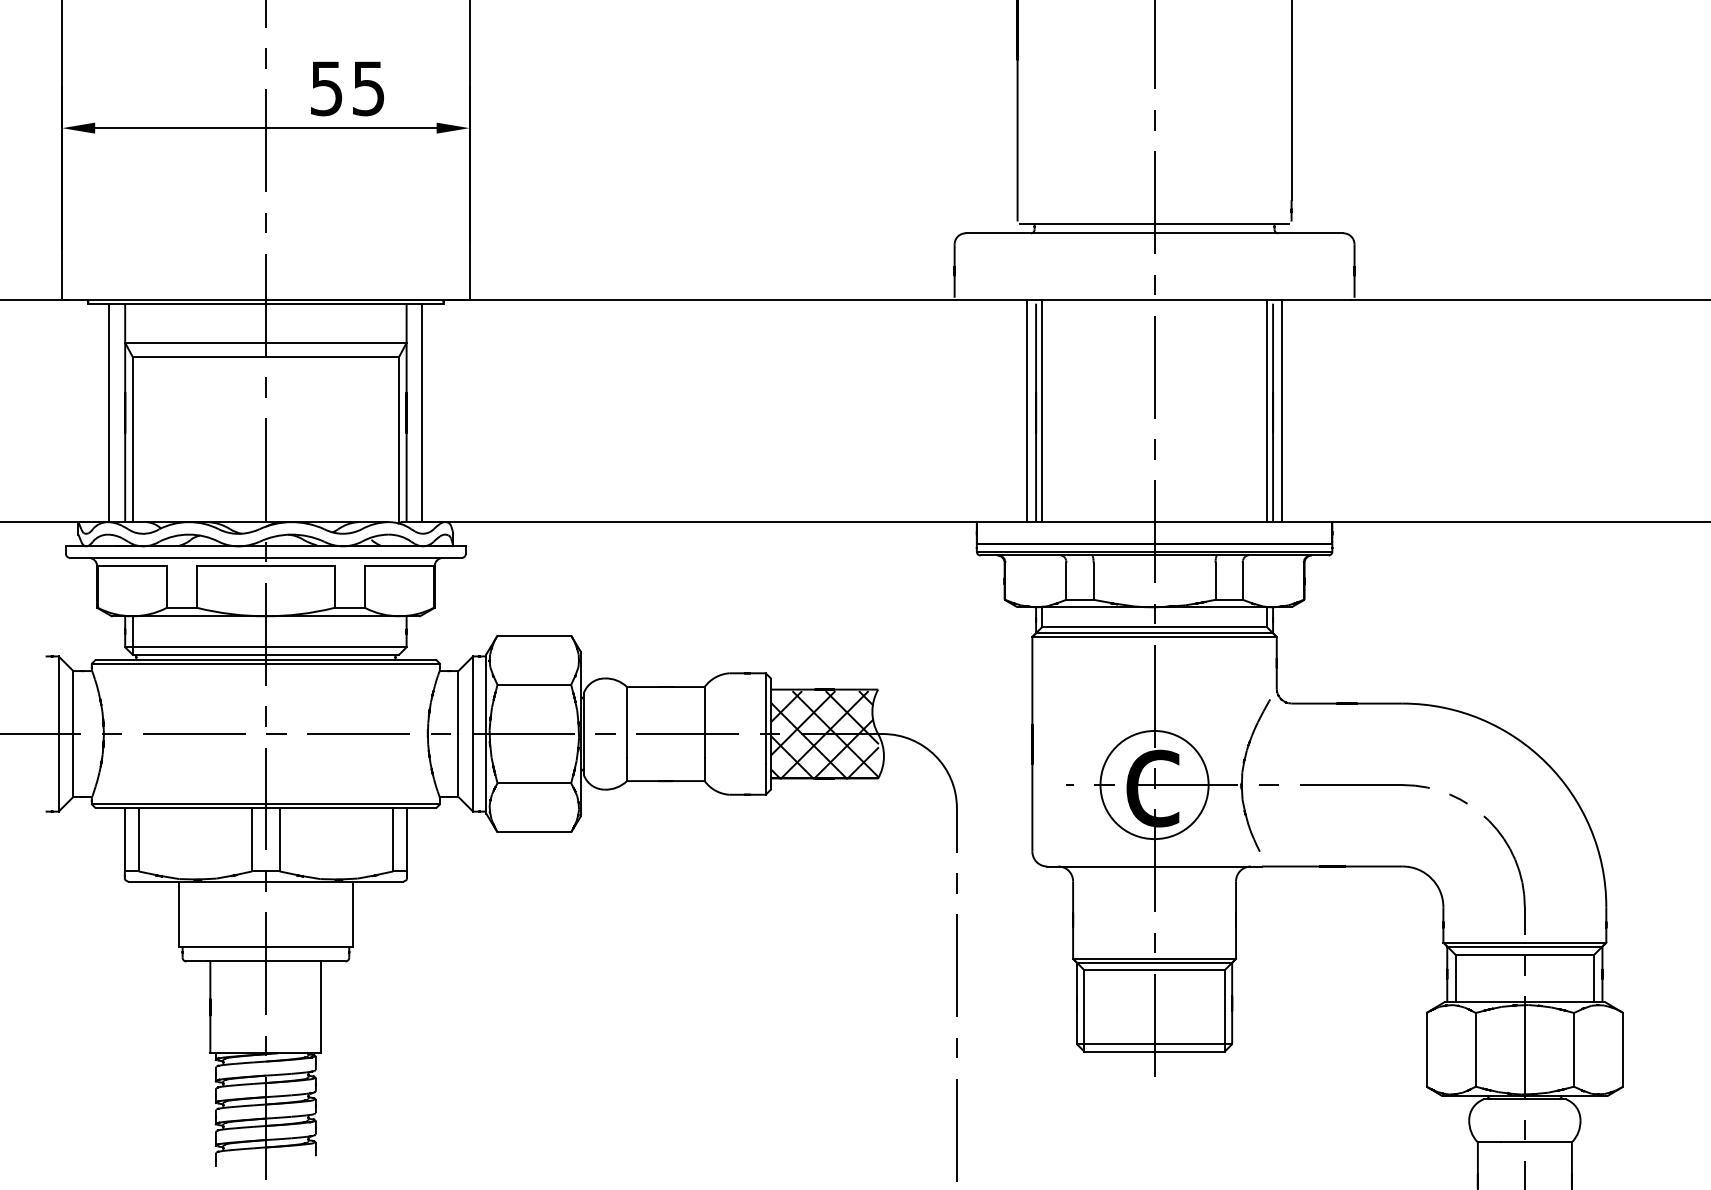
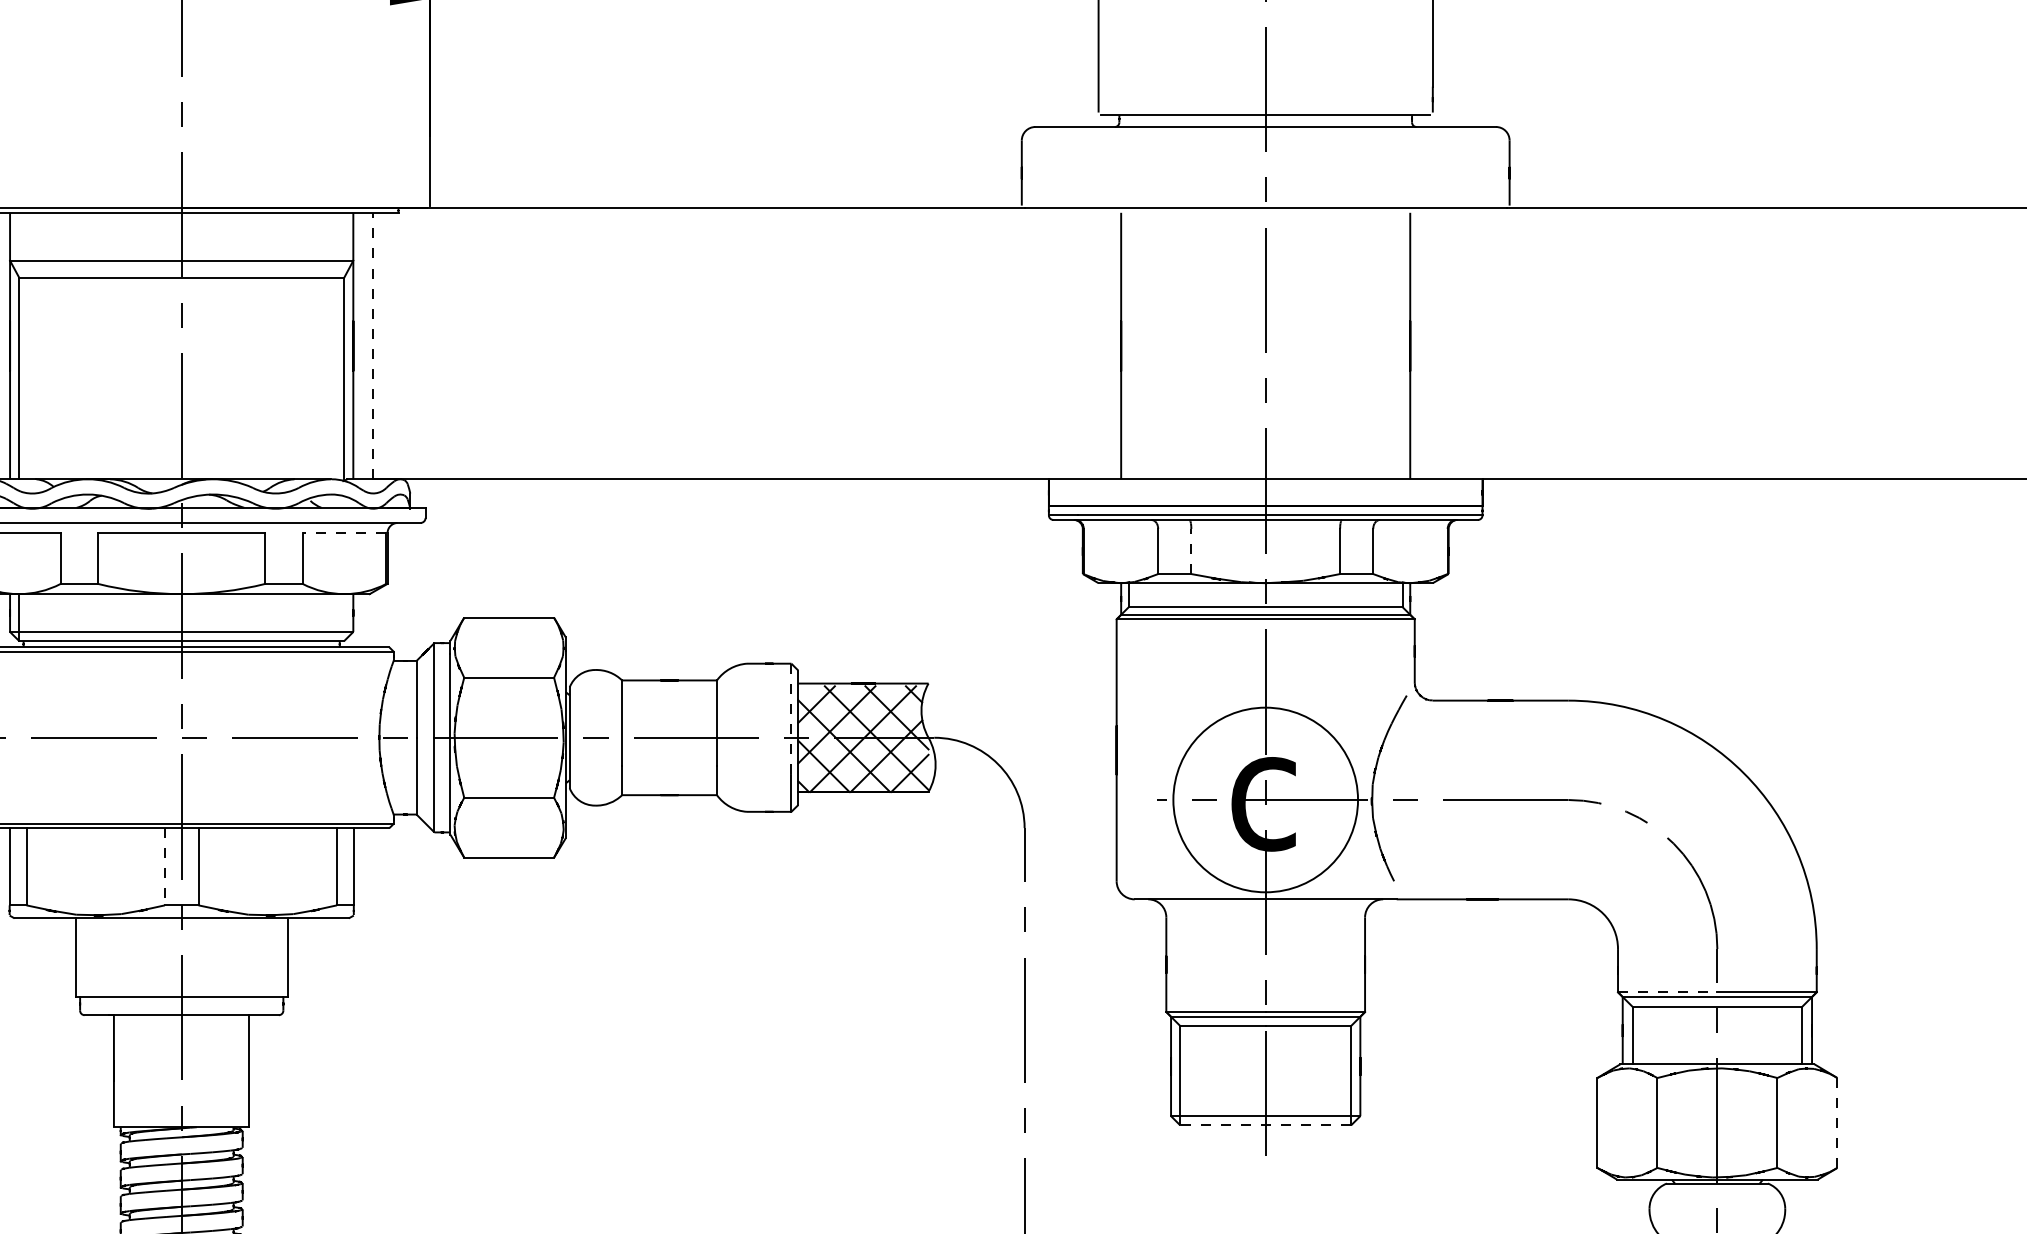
line: (1026, 410) -> (1109, 343), removed
line: (1042, 410) -> (1128, 343), removed
line: (1267, 410) -> (1403, 343), removed
line: (1282, 410) -> (1421, 343), removed
line: (422, 412) -> (372, 345), solid -> dashed
line: (398, 566) -> (343, 533), solid -> dashed
line: (1093, 580) -> (1191, 550), solid -> dashed
line: (765, 718) -> (791, 718), solid -> dashed
circle: (1154, 784) -> (1265, 799), size x1.4
line: (252, 839) -> (165, 866), solid -> dashed
line: (1484, 942) -> (1668, 992), solid -> dashed
line: (1623, 1049) -> (1837, 1122), solid -> dashed
line: (1154, 1051) -> (1265, 1125), solid -> dashed

